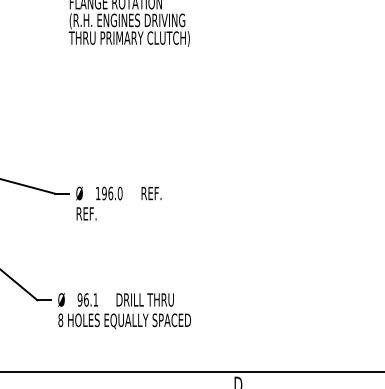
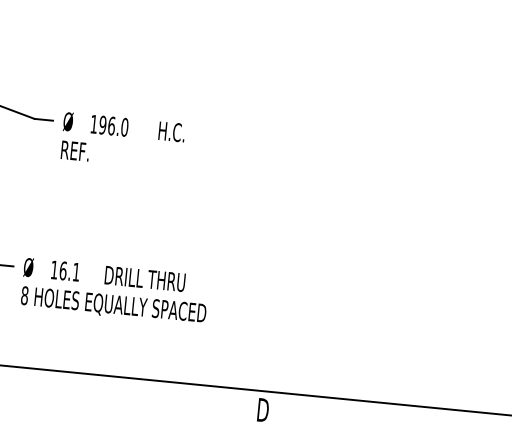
text: (152, 193) -> (169, 131), REF. -> H.C.
text: (79, 299) -> (53, 269), 96.1 -> 16.1

